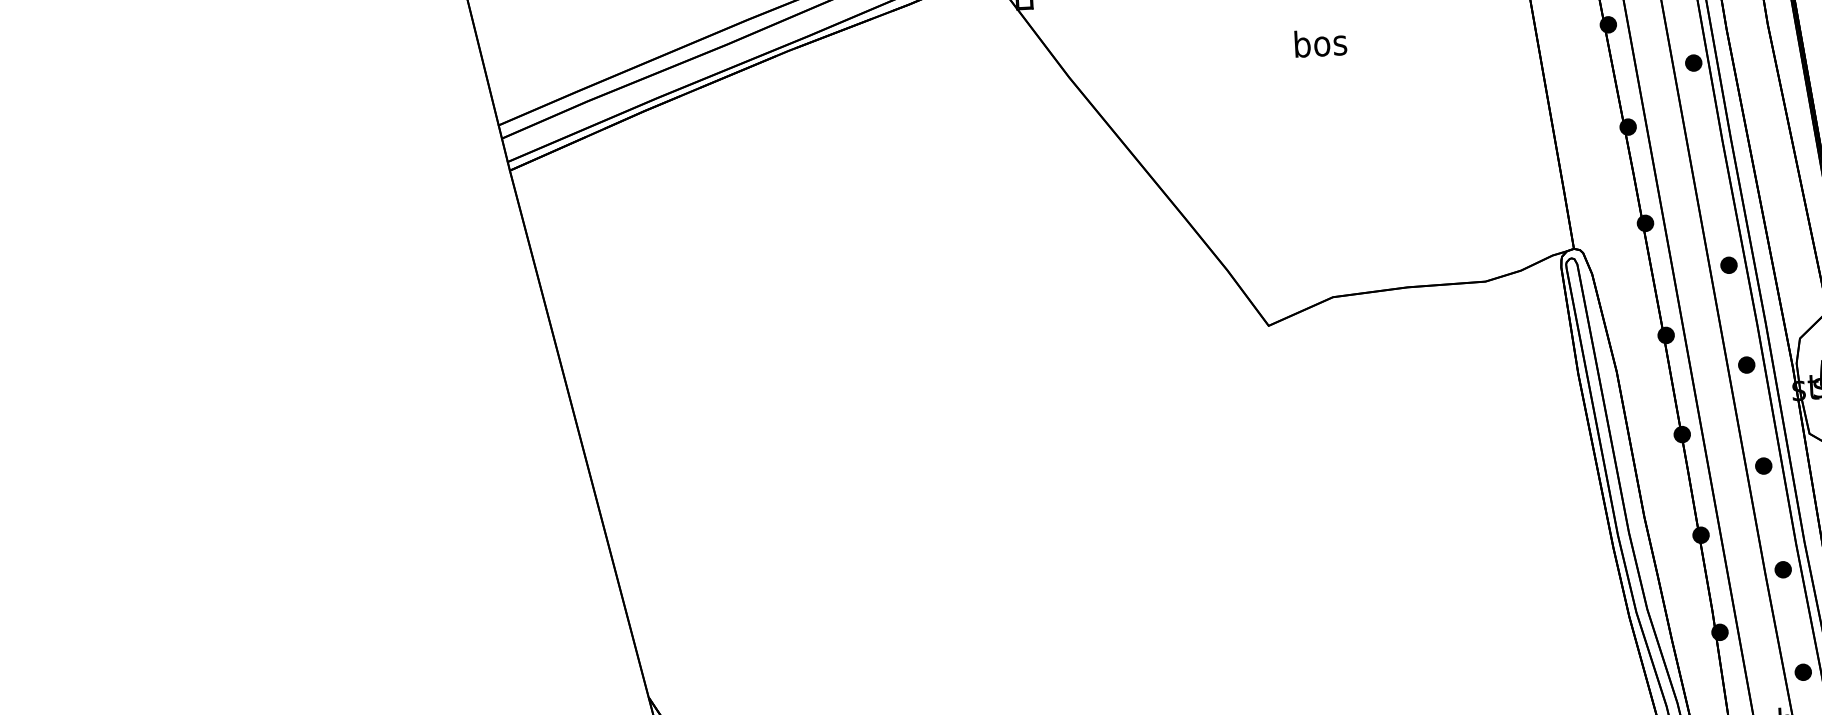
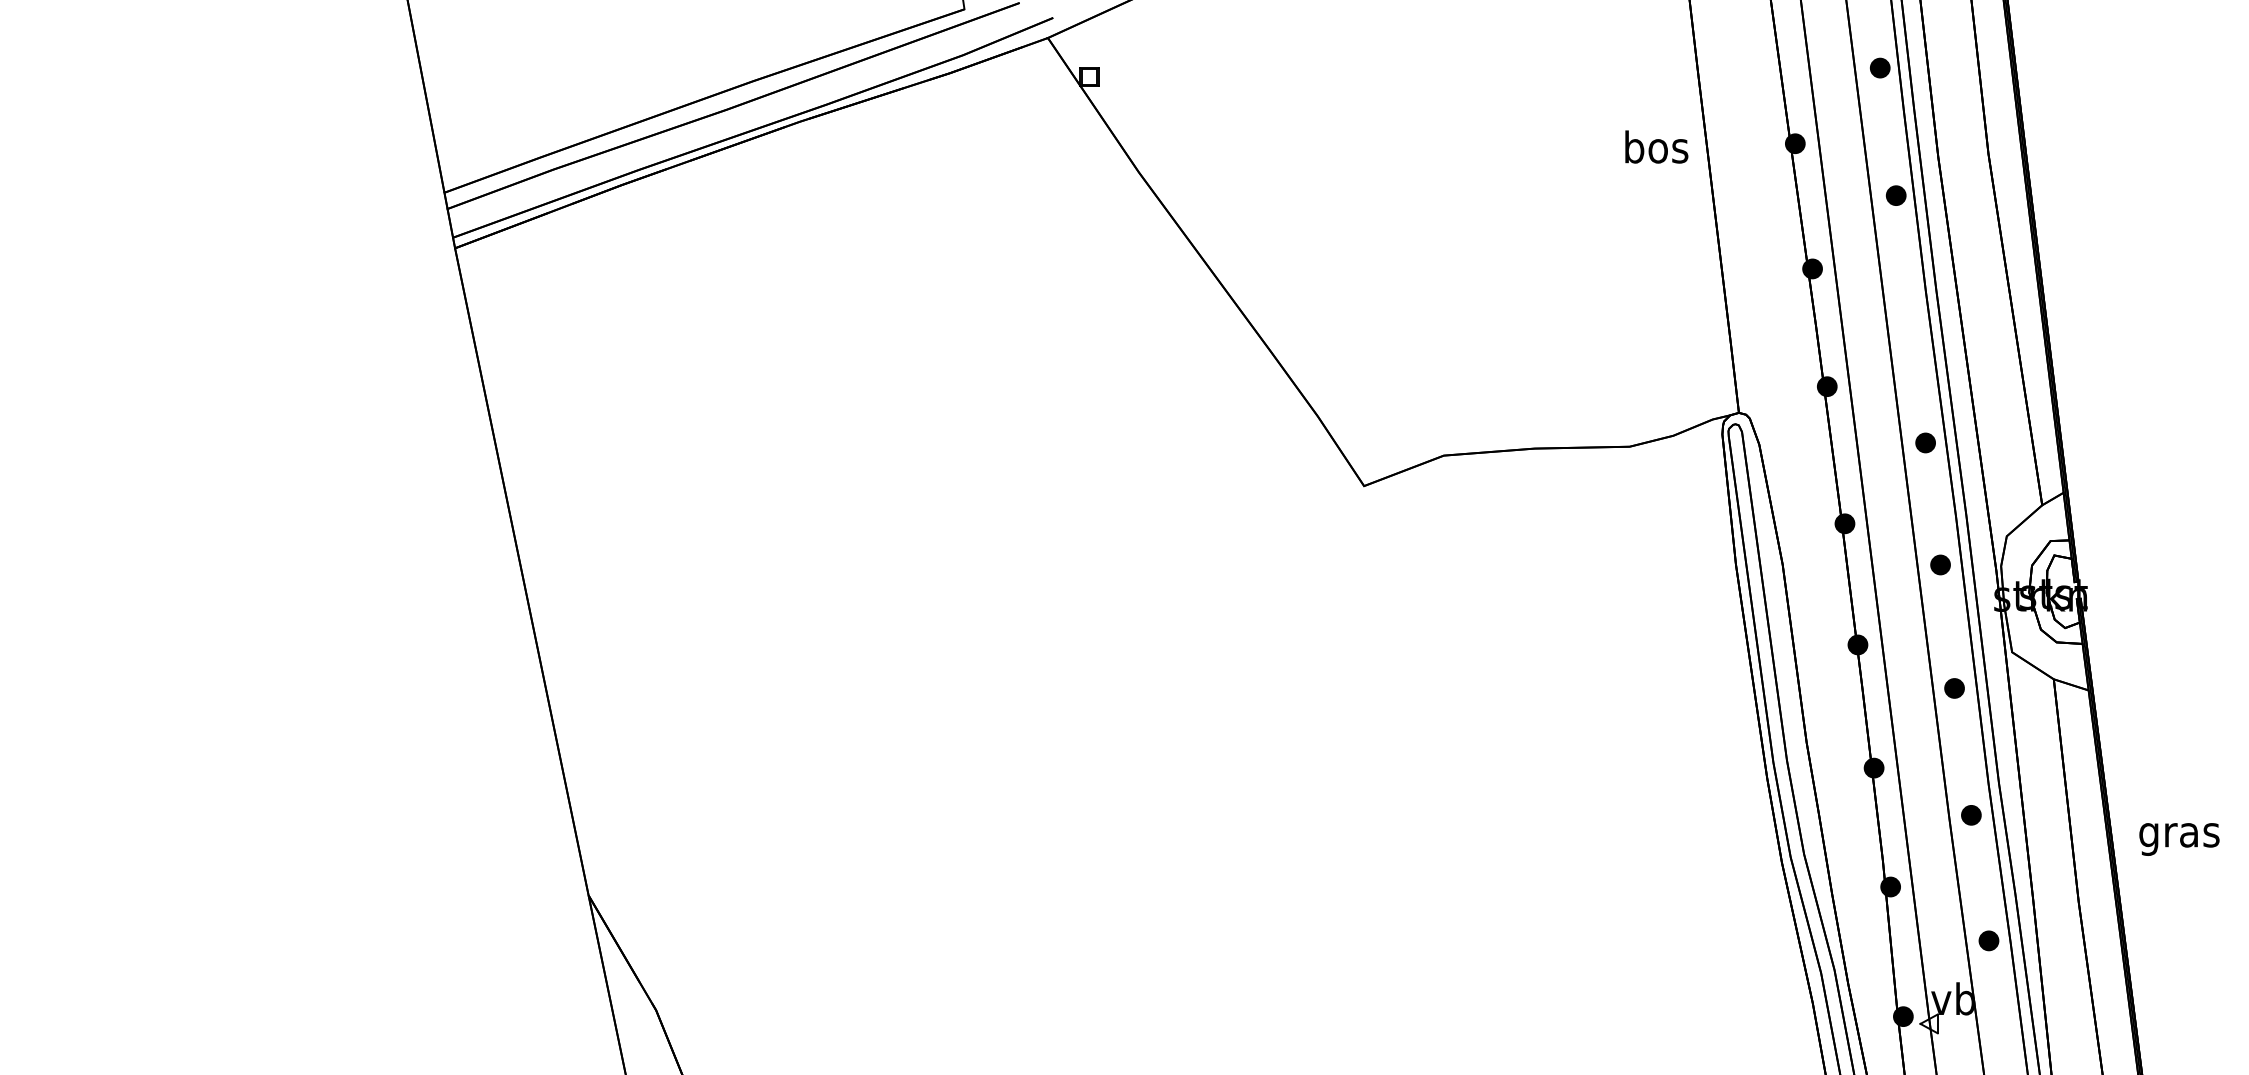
text: (1320, 42) -> (1656, 146), moved

